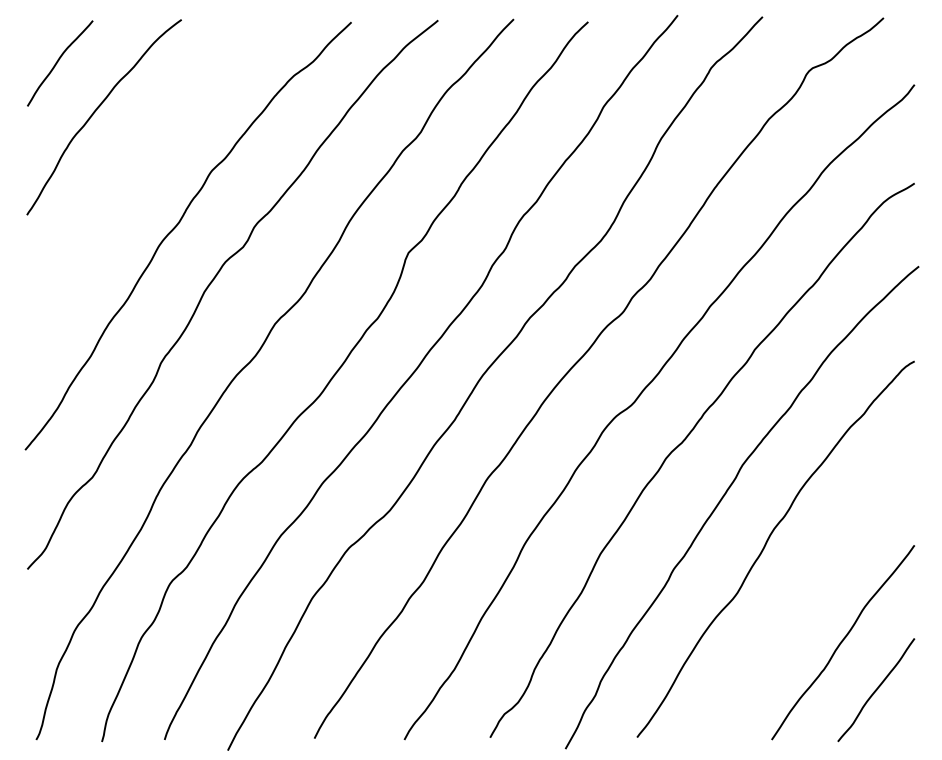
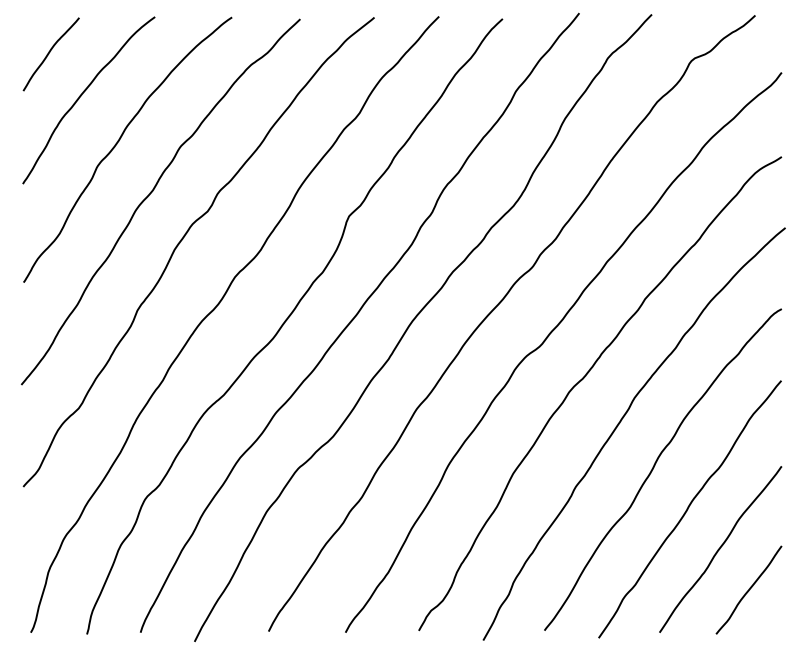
curve: (137, 168) -> (117, 144), added
curve: (805, 595) -> (688, 509), added

